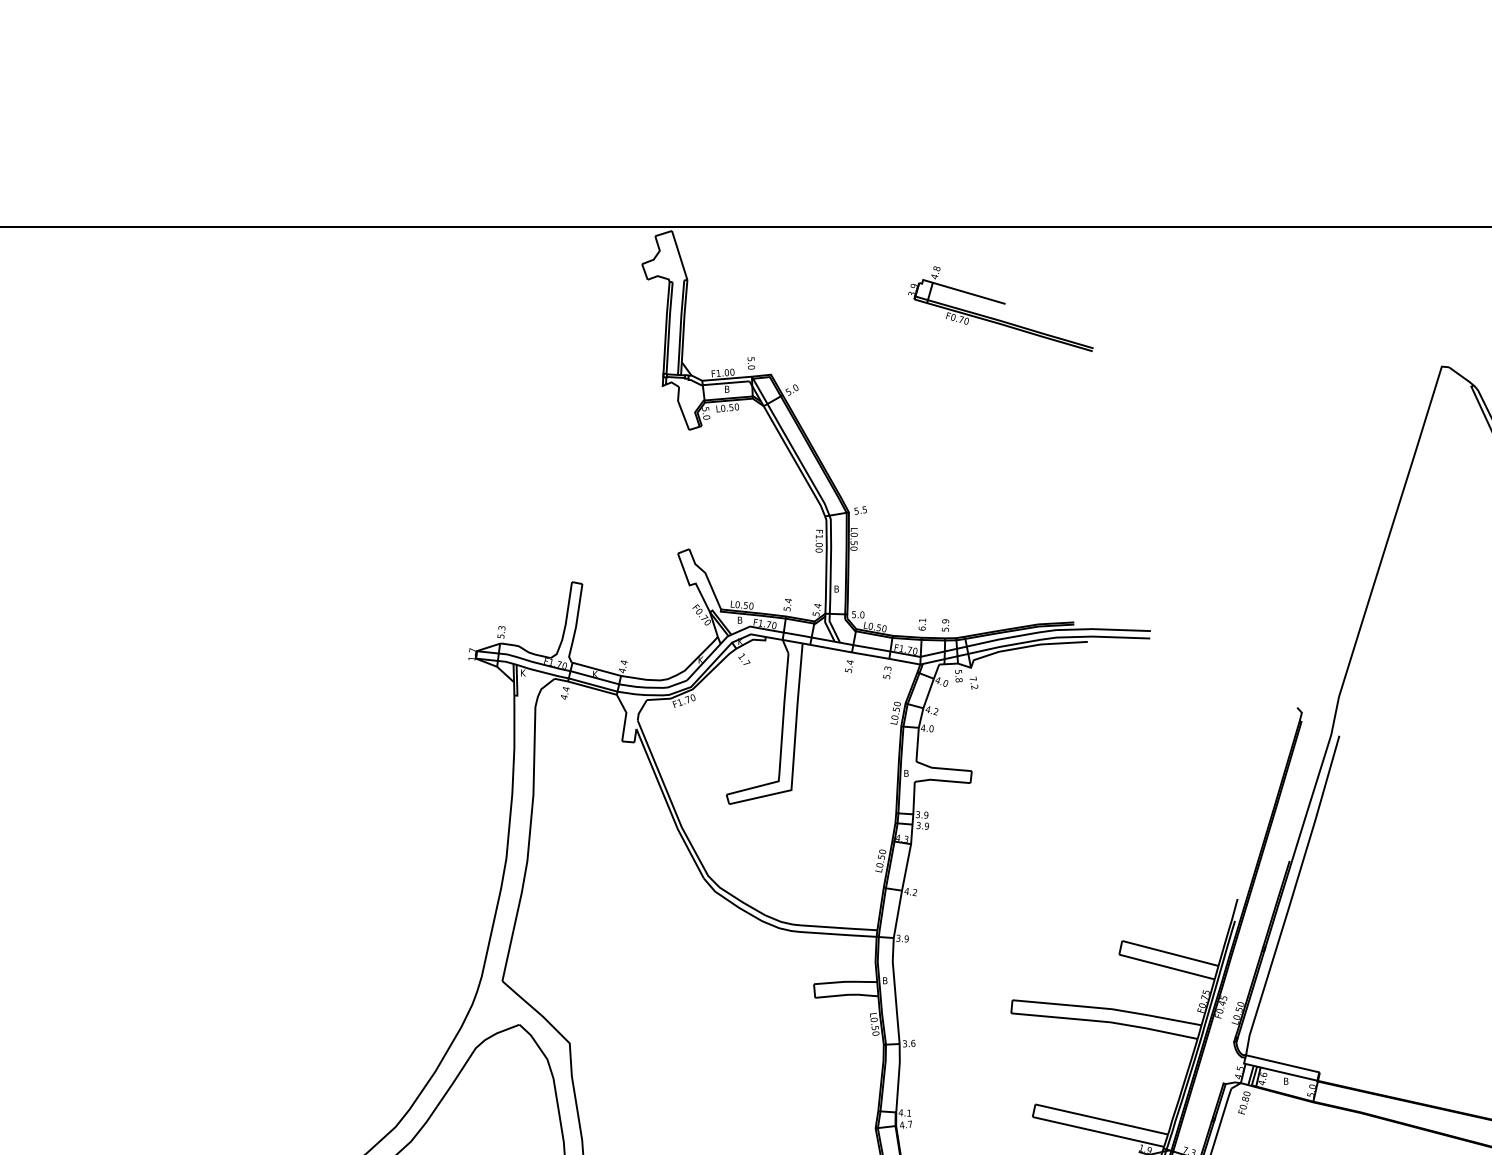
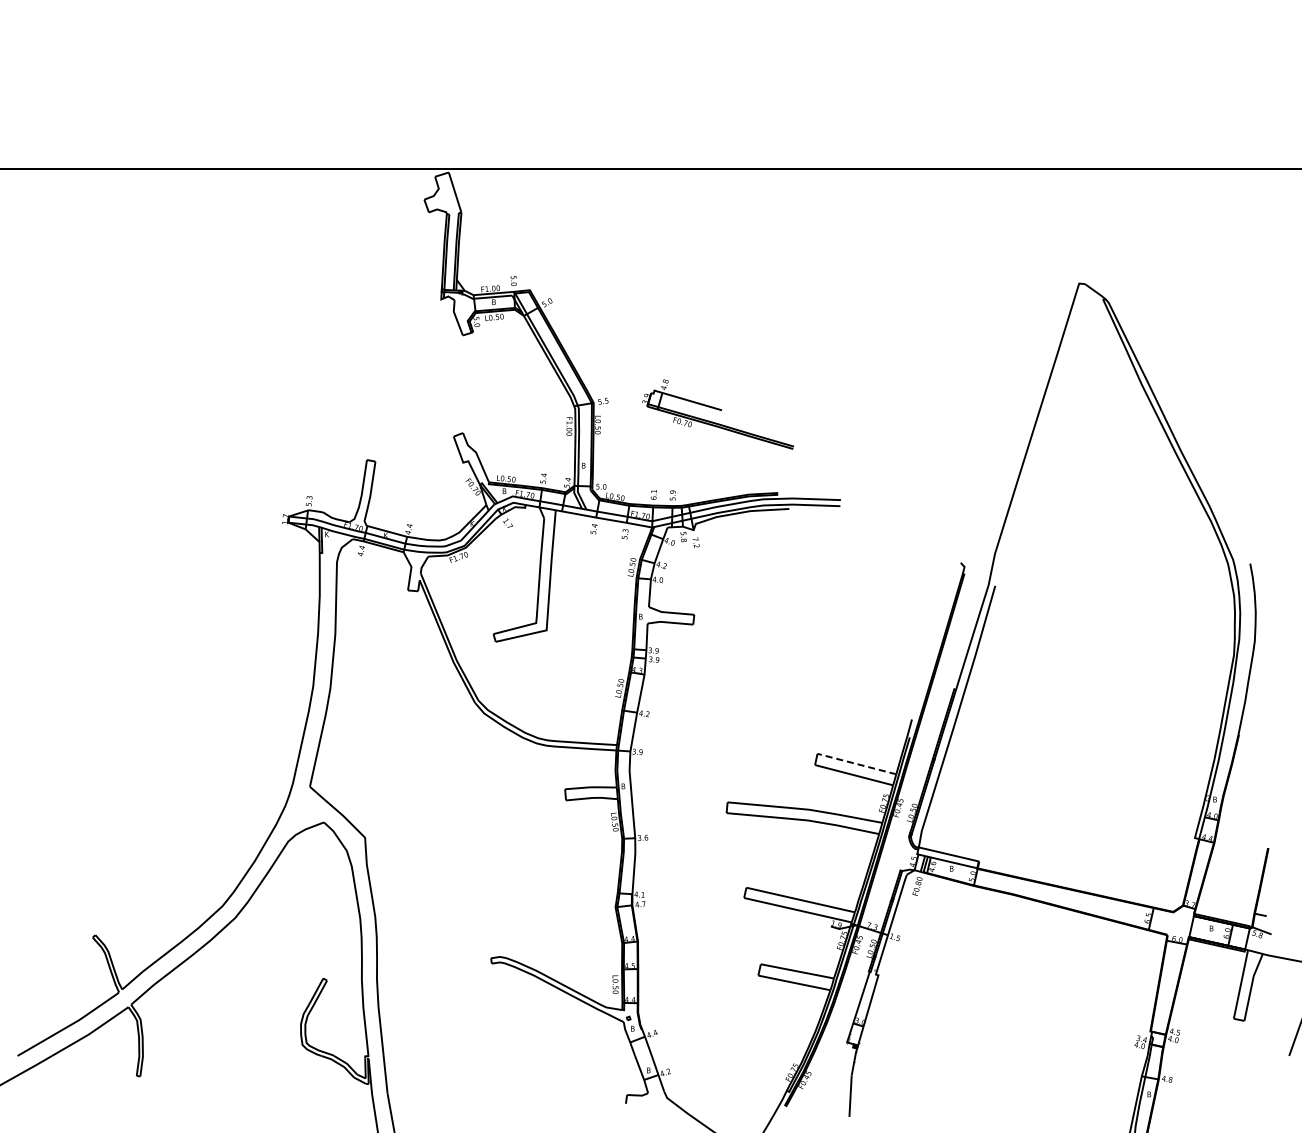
part: (1000, 309) -> (717, 414), moved
line: (1169, 953) -> (856, 764), solid -> dashed

